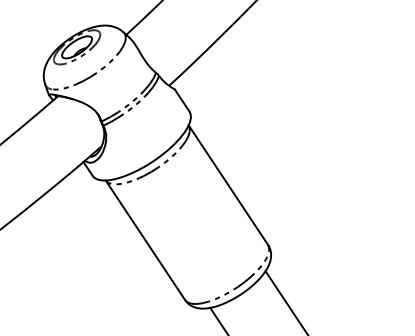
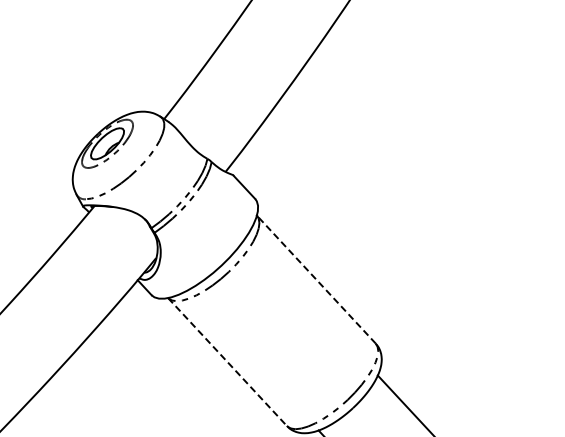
line: (228, 185) -> (316, 279), solid -> dashed
line: (145, 240) -> (227, 362), solid -> dashed

